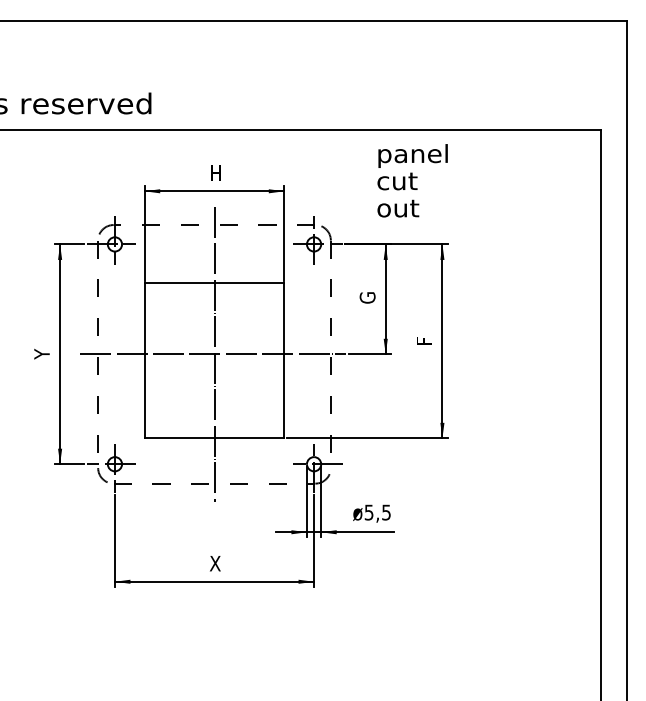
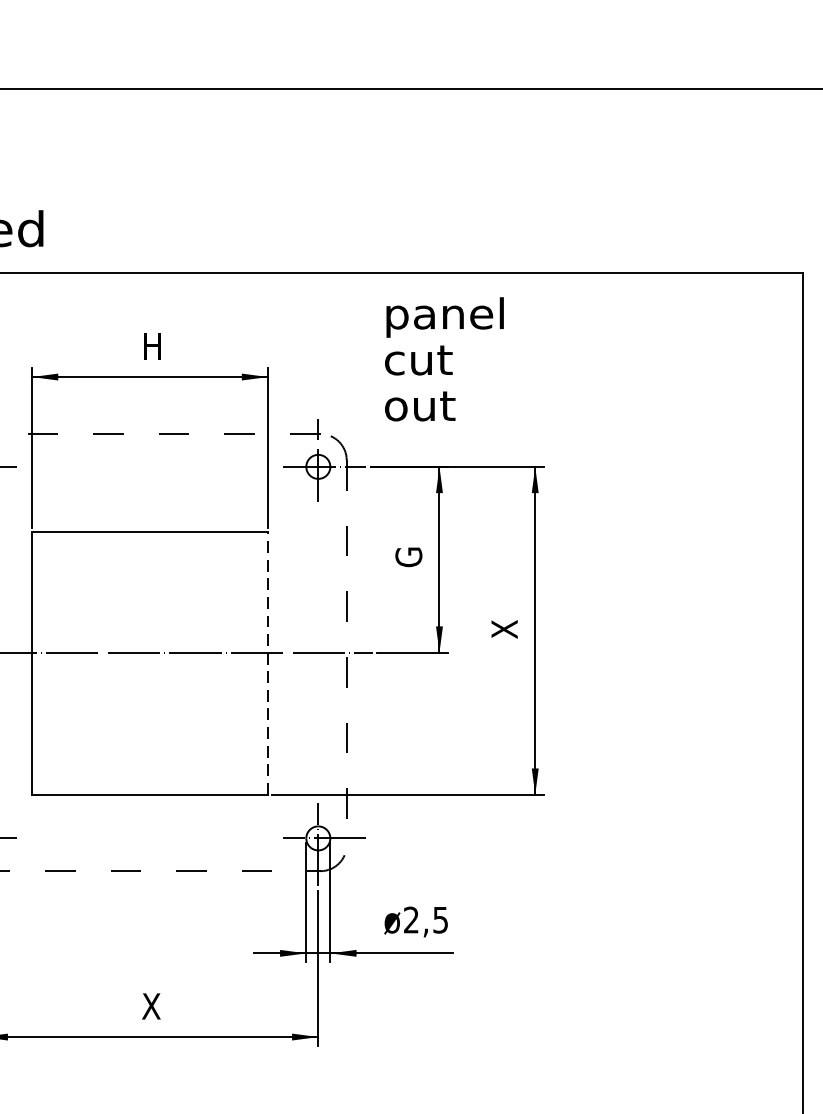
text: (412, 180) -> (444, 358), moved
text: (423, 340) -> (503, 629), F -> X
line: (214, 353) -> (150, 651), removed
line: (284, 360) -> (268, 663), solid -> dashed
text: (368, 512) -> (410, 919), 5,5 -> 2,5

